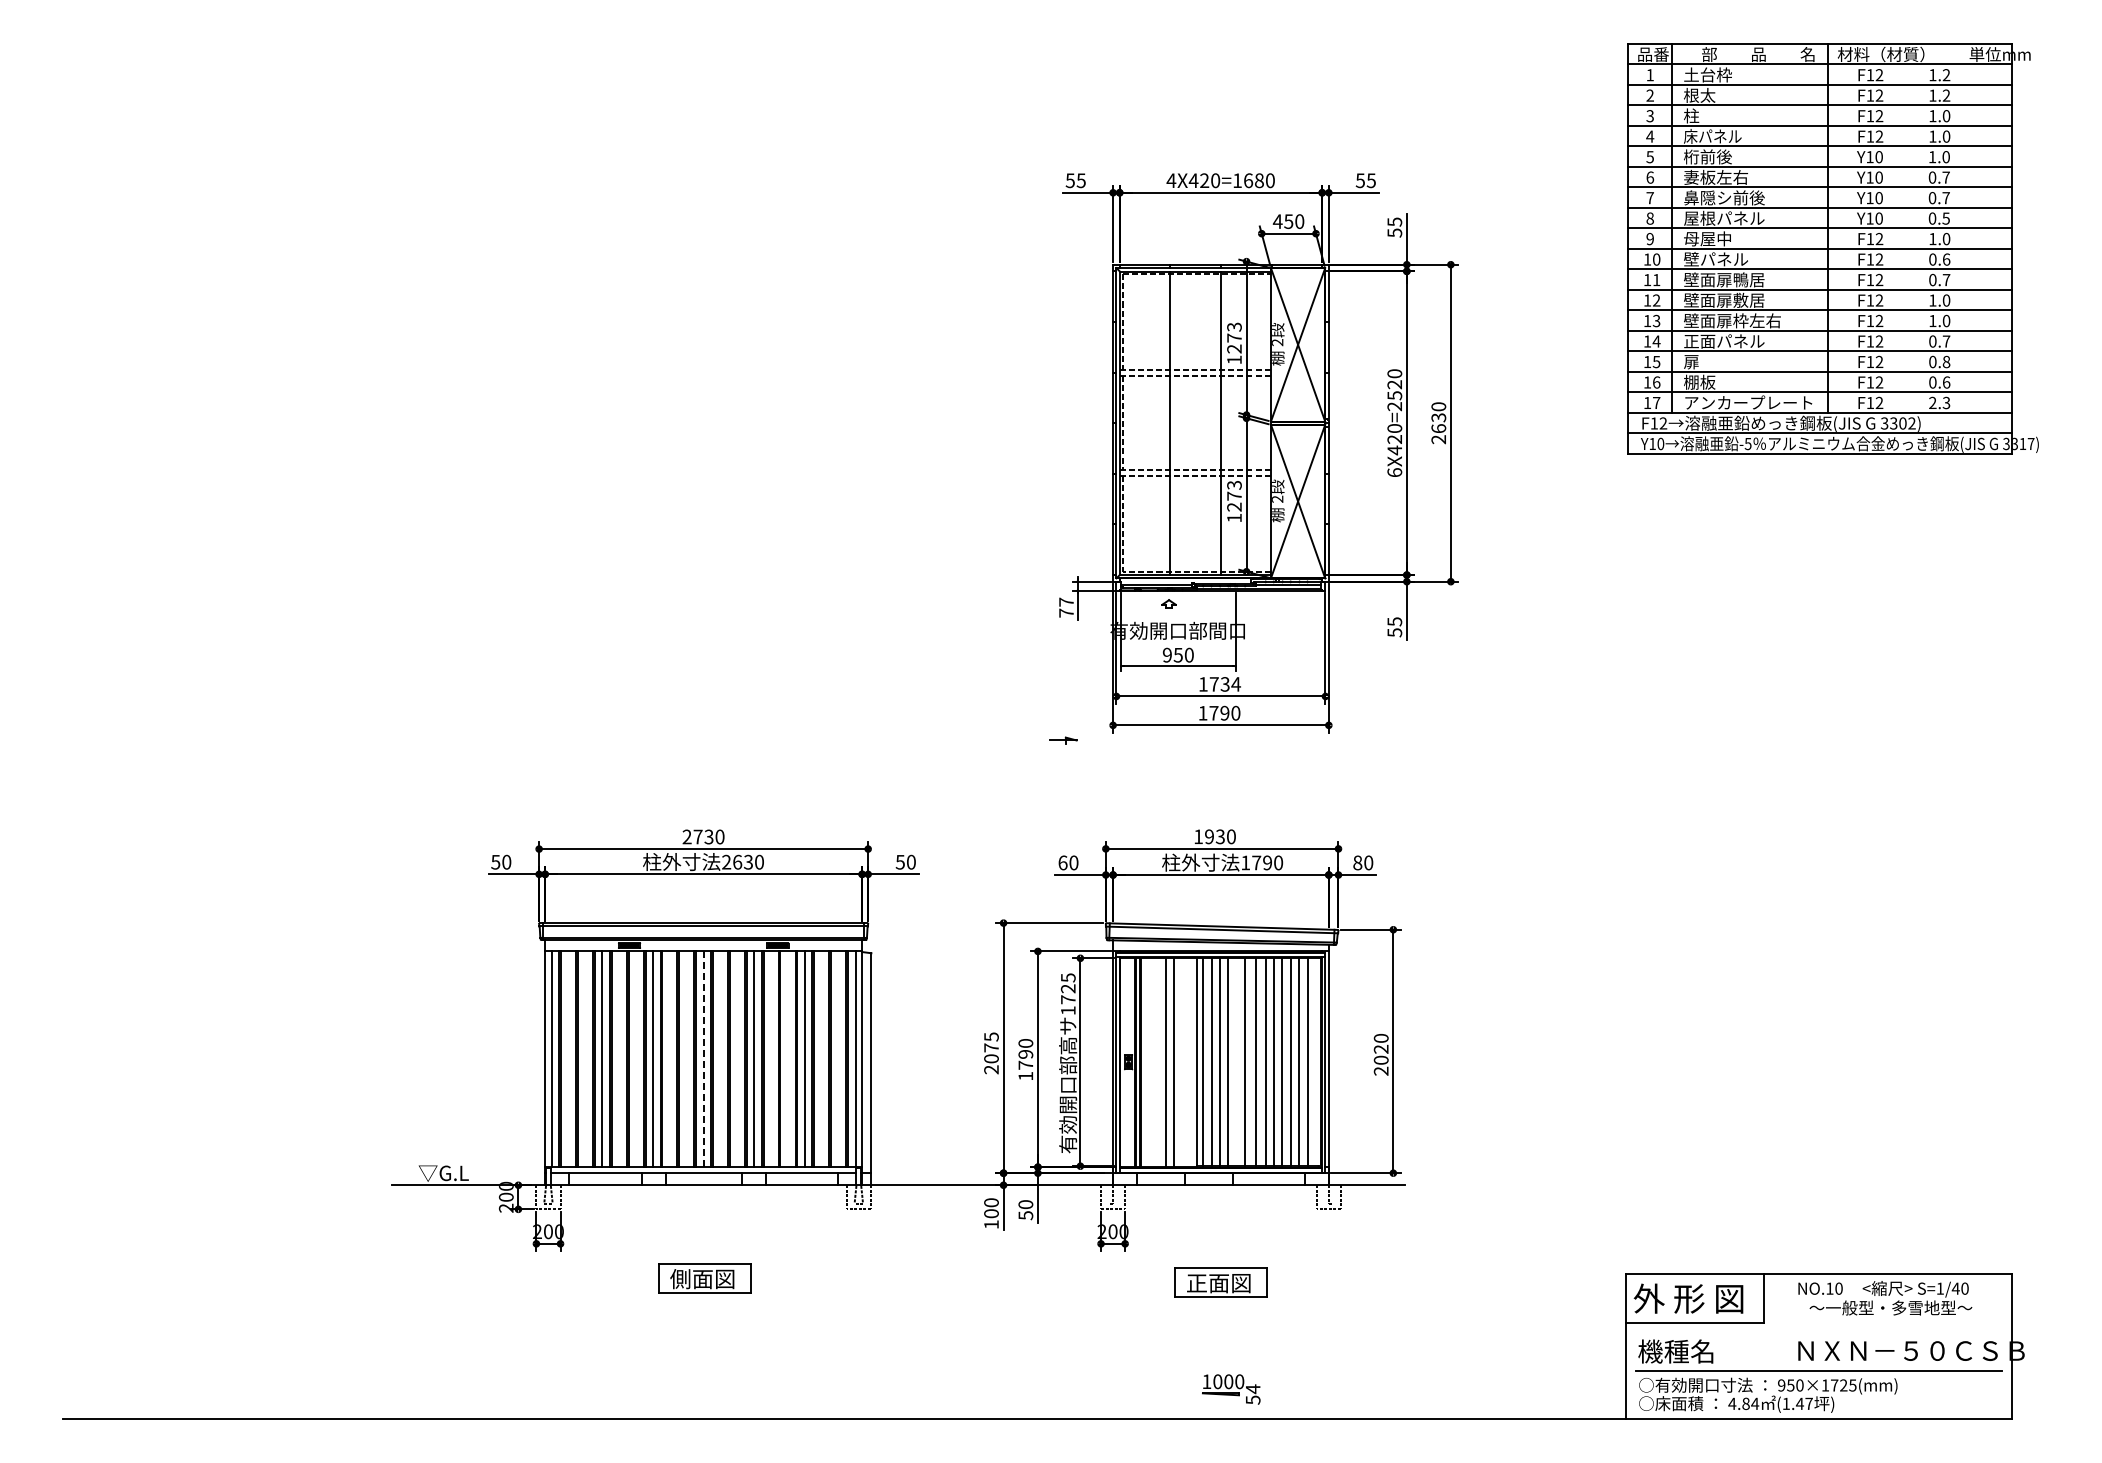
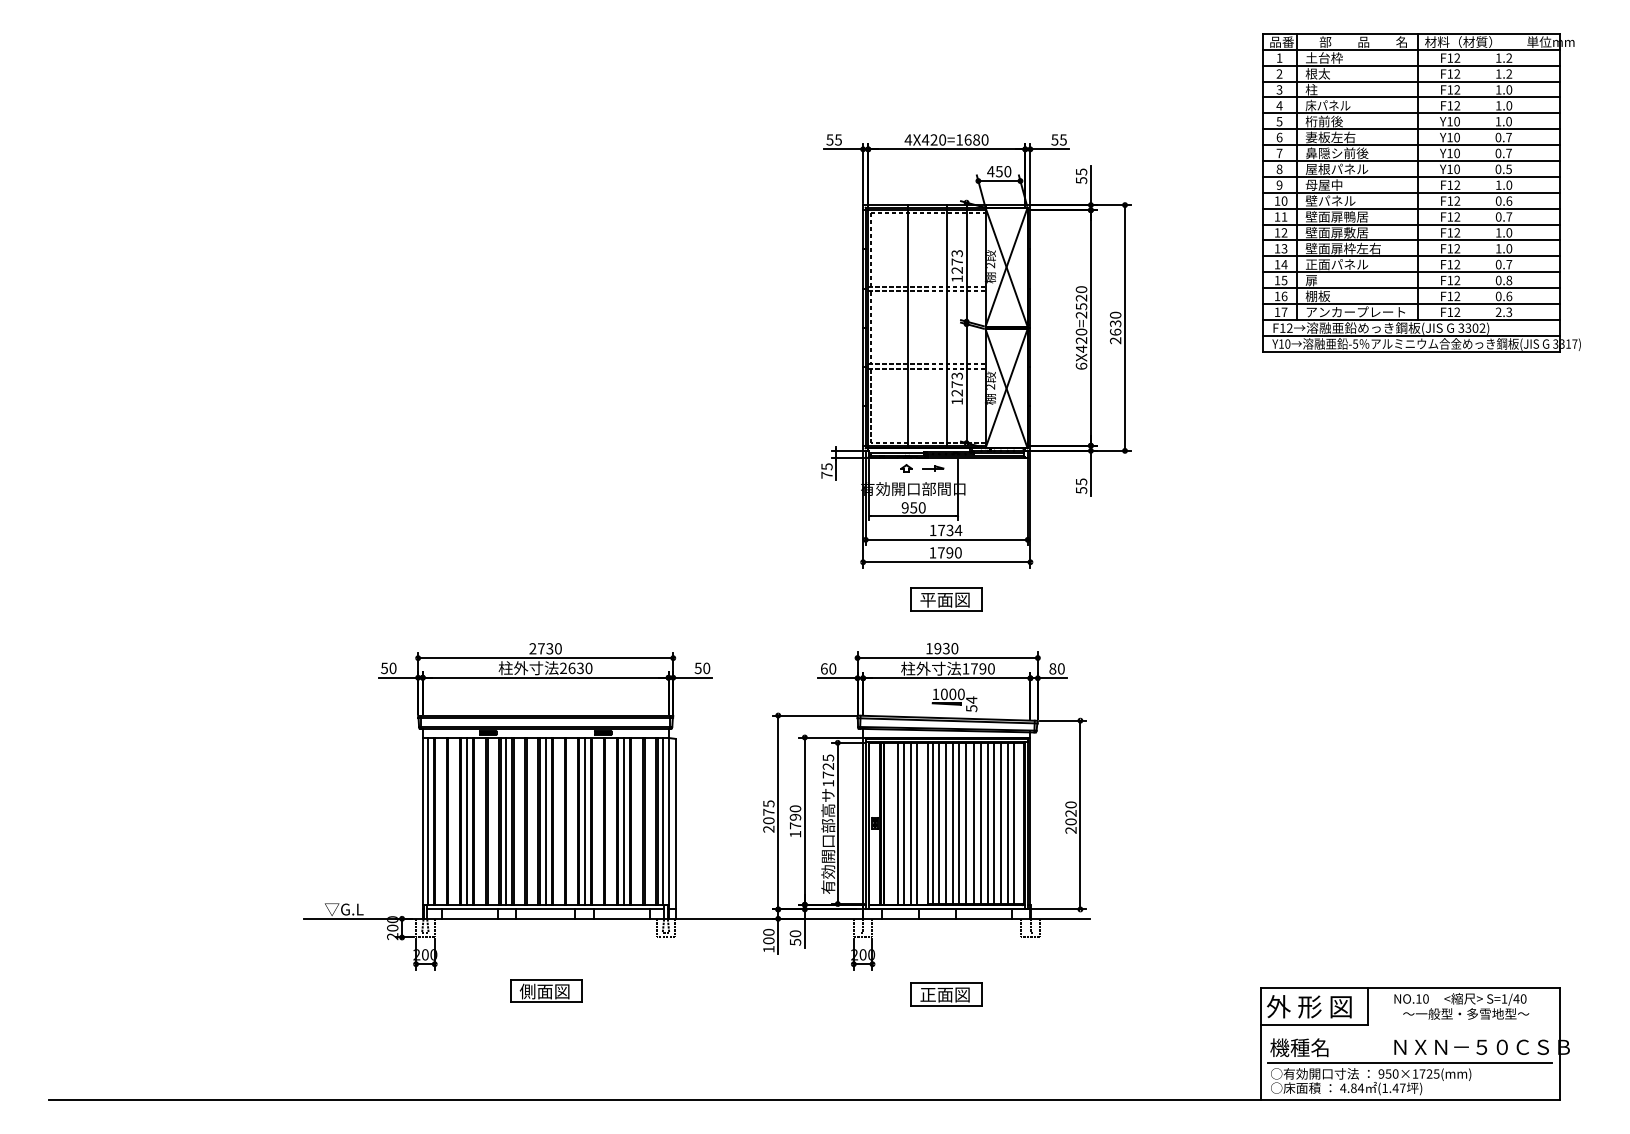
text: (1066, 601) -> (827, 466), 77 -> 75
part: (1063, 740) -> (933, 468), moved
part: (1220, 773) -> (946, 599), added
line: (703, 1059) -> (545, 821), dashed -> solid
line: (1157, 1062) -> (897, 823), added
line: (1182, 1062) -> (916, 823), added
line: (1236, 1062) -> (958, 823), added
part: (1231, 1389) -> (954, 700), moved

